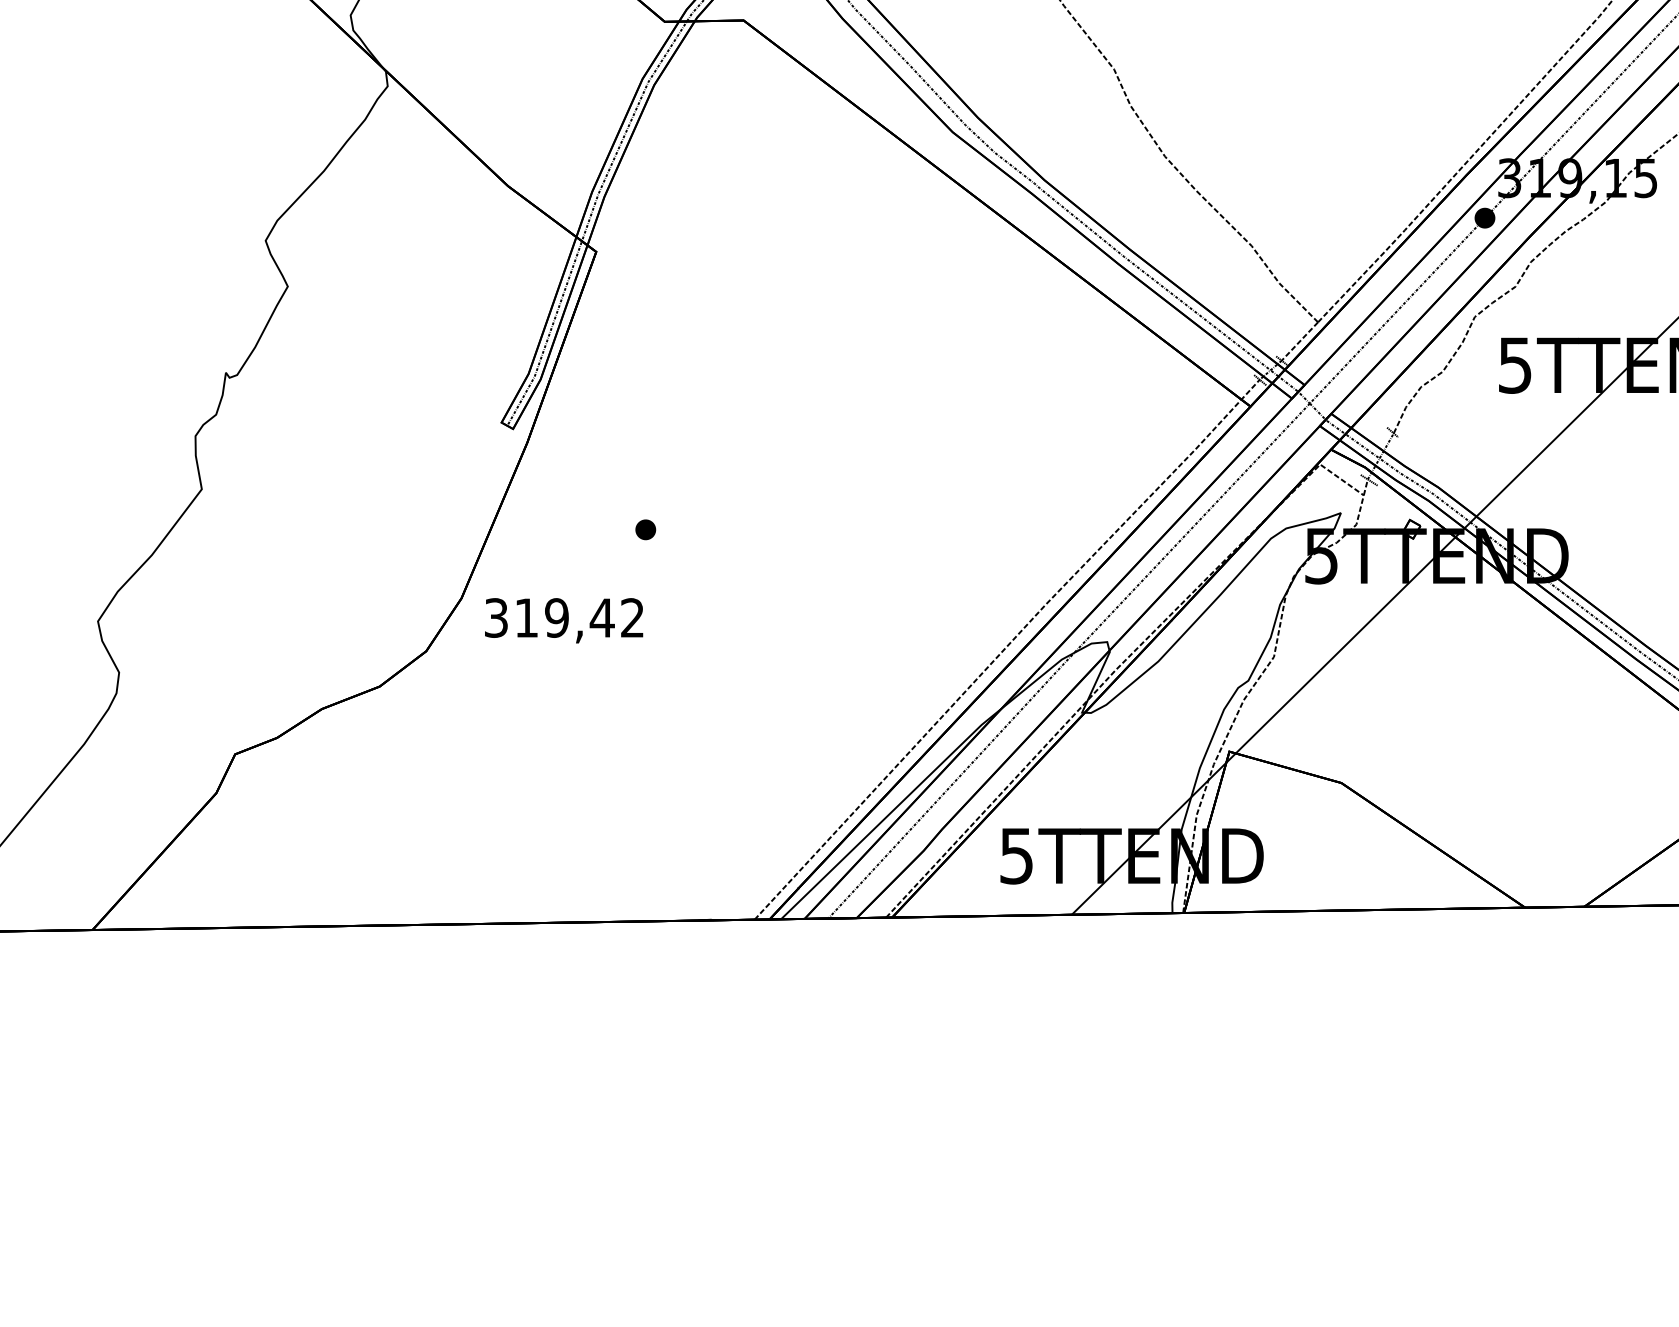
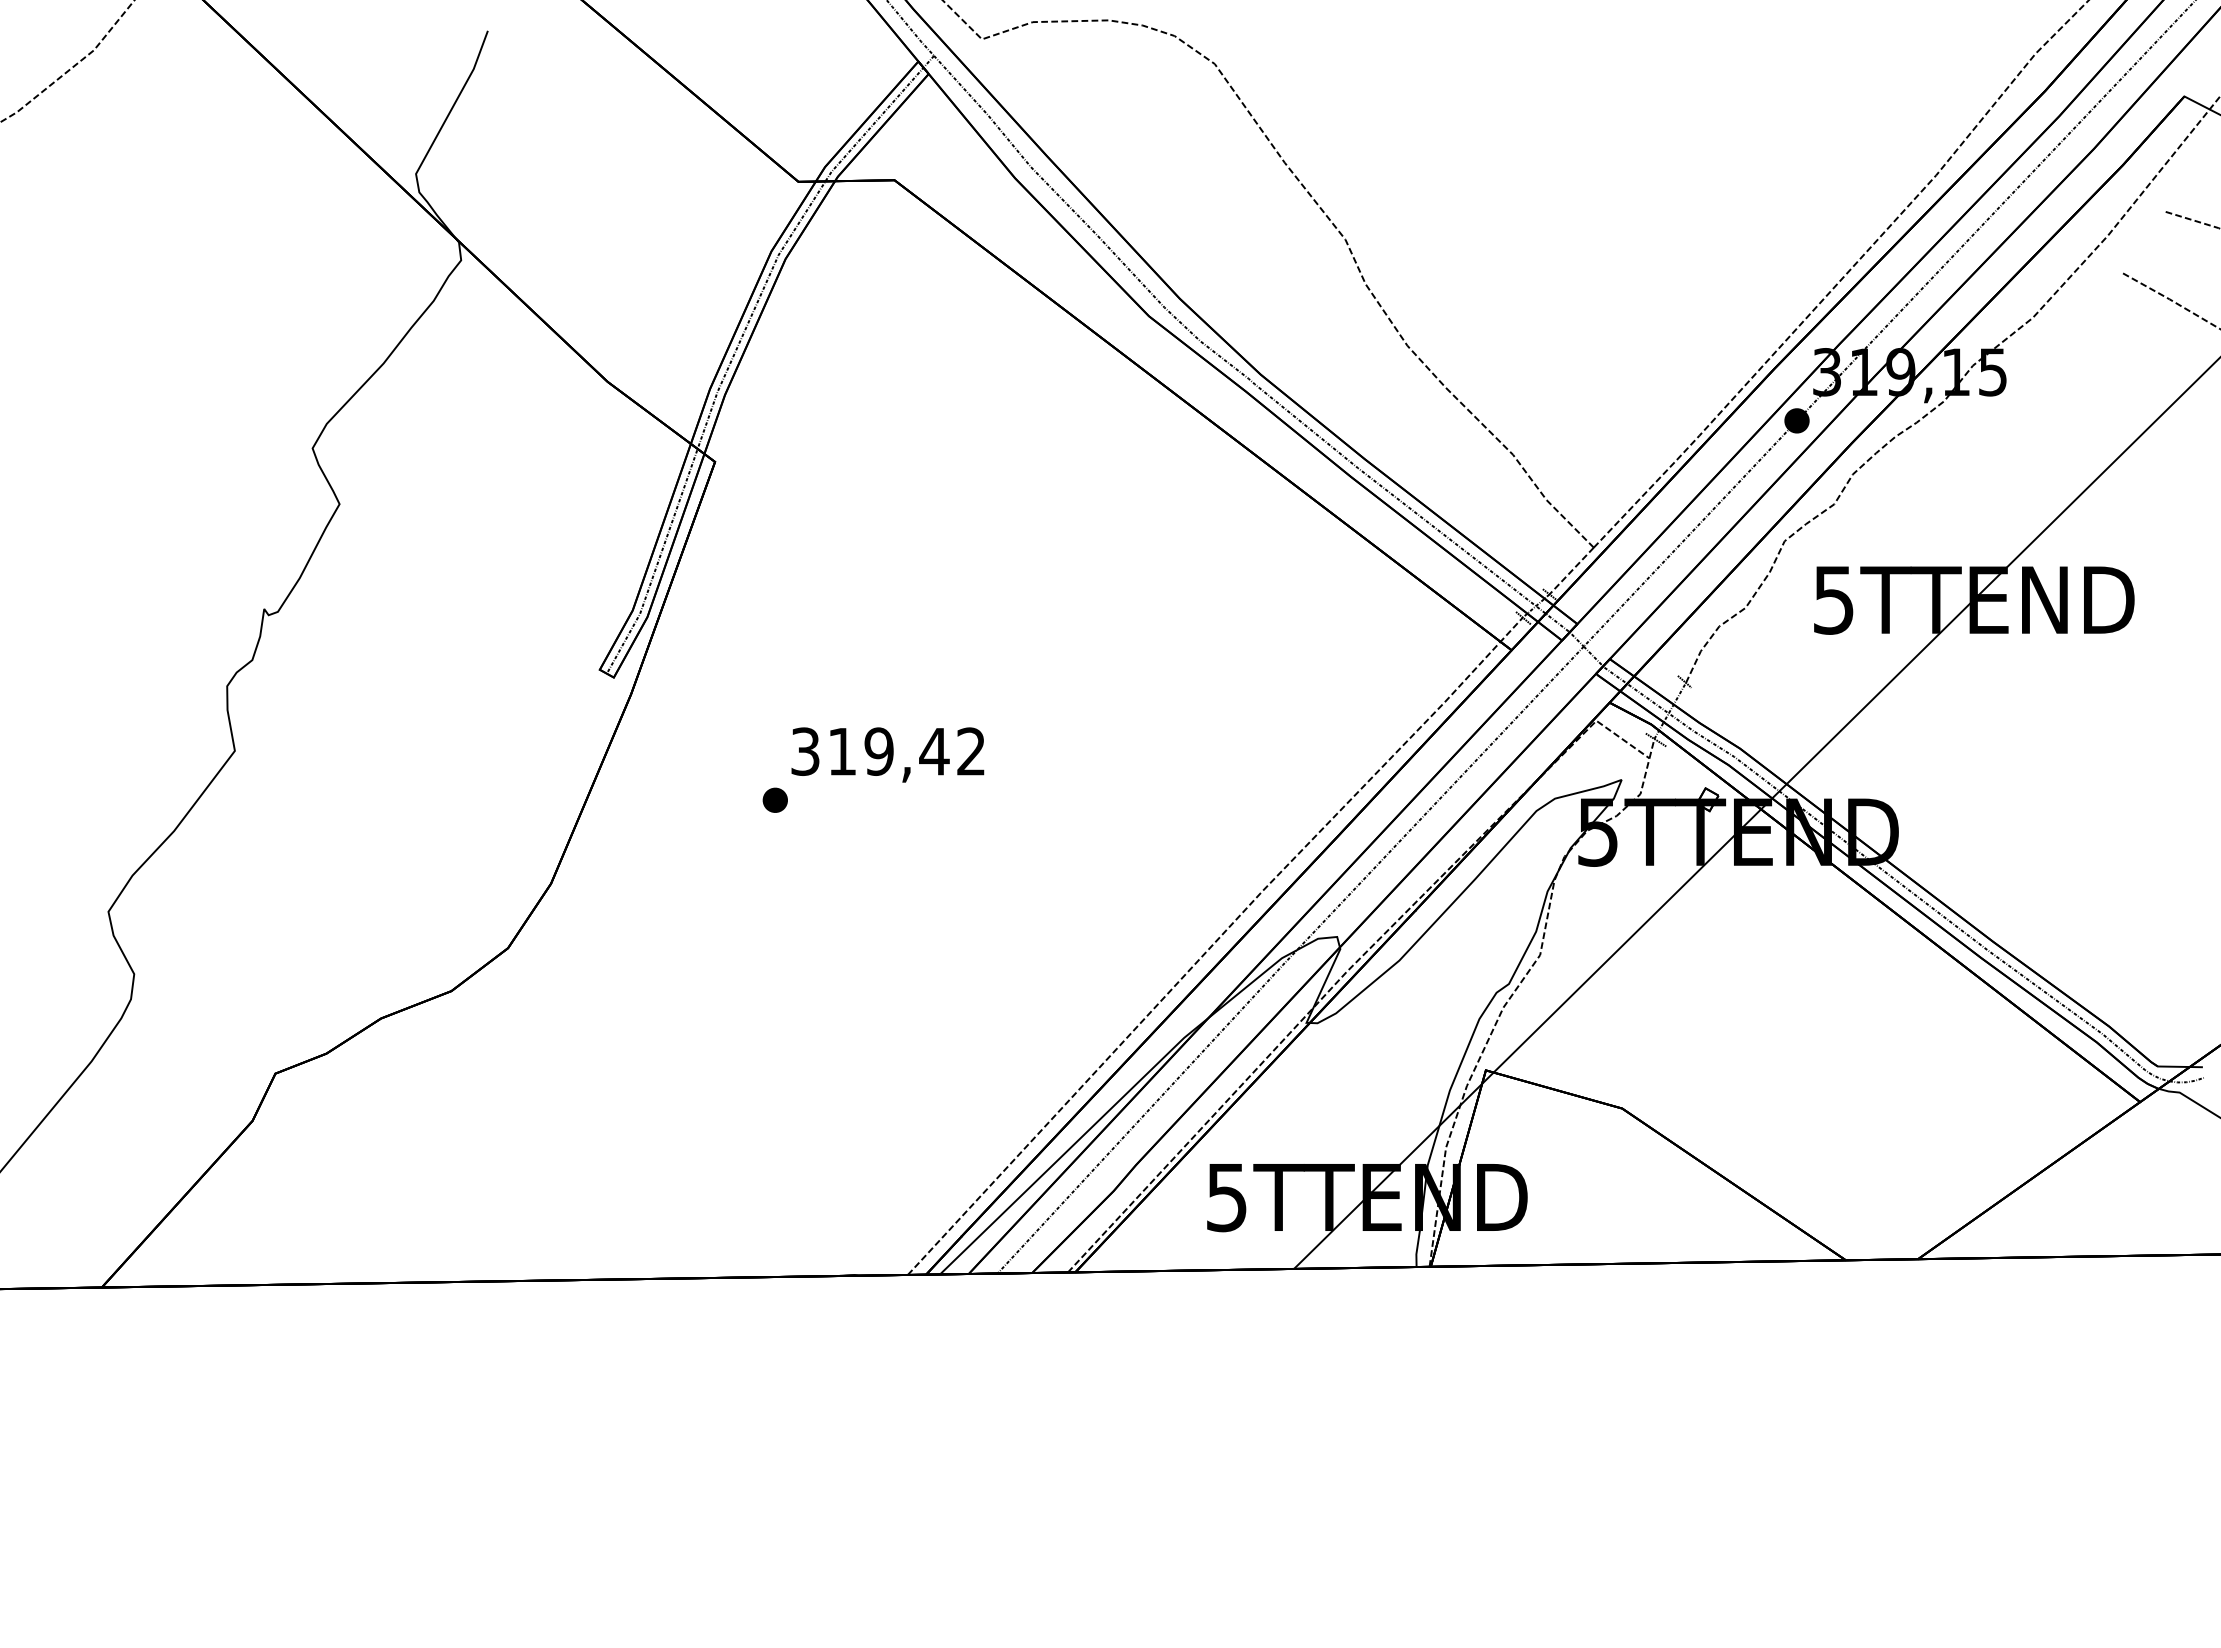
text: (563, 620) -> (887, 754), moved

